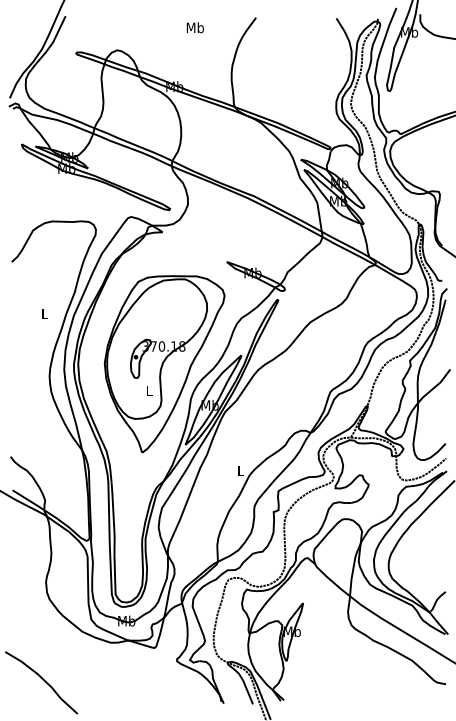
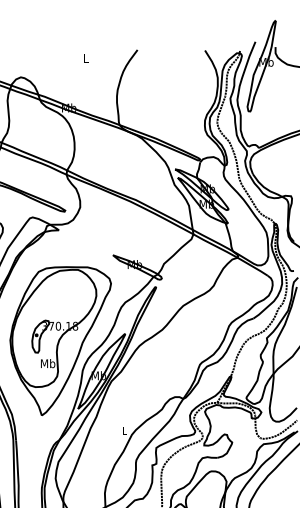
text: (194, 27) -> (85, 58), Mb -> L
text: (149, 390) -> (47, 363), L -> Mb

